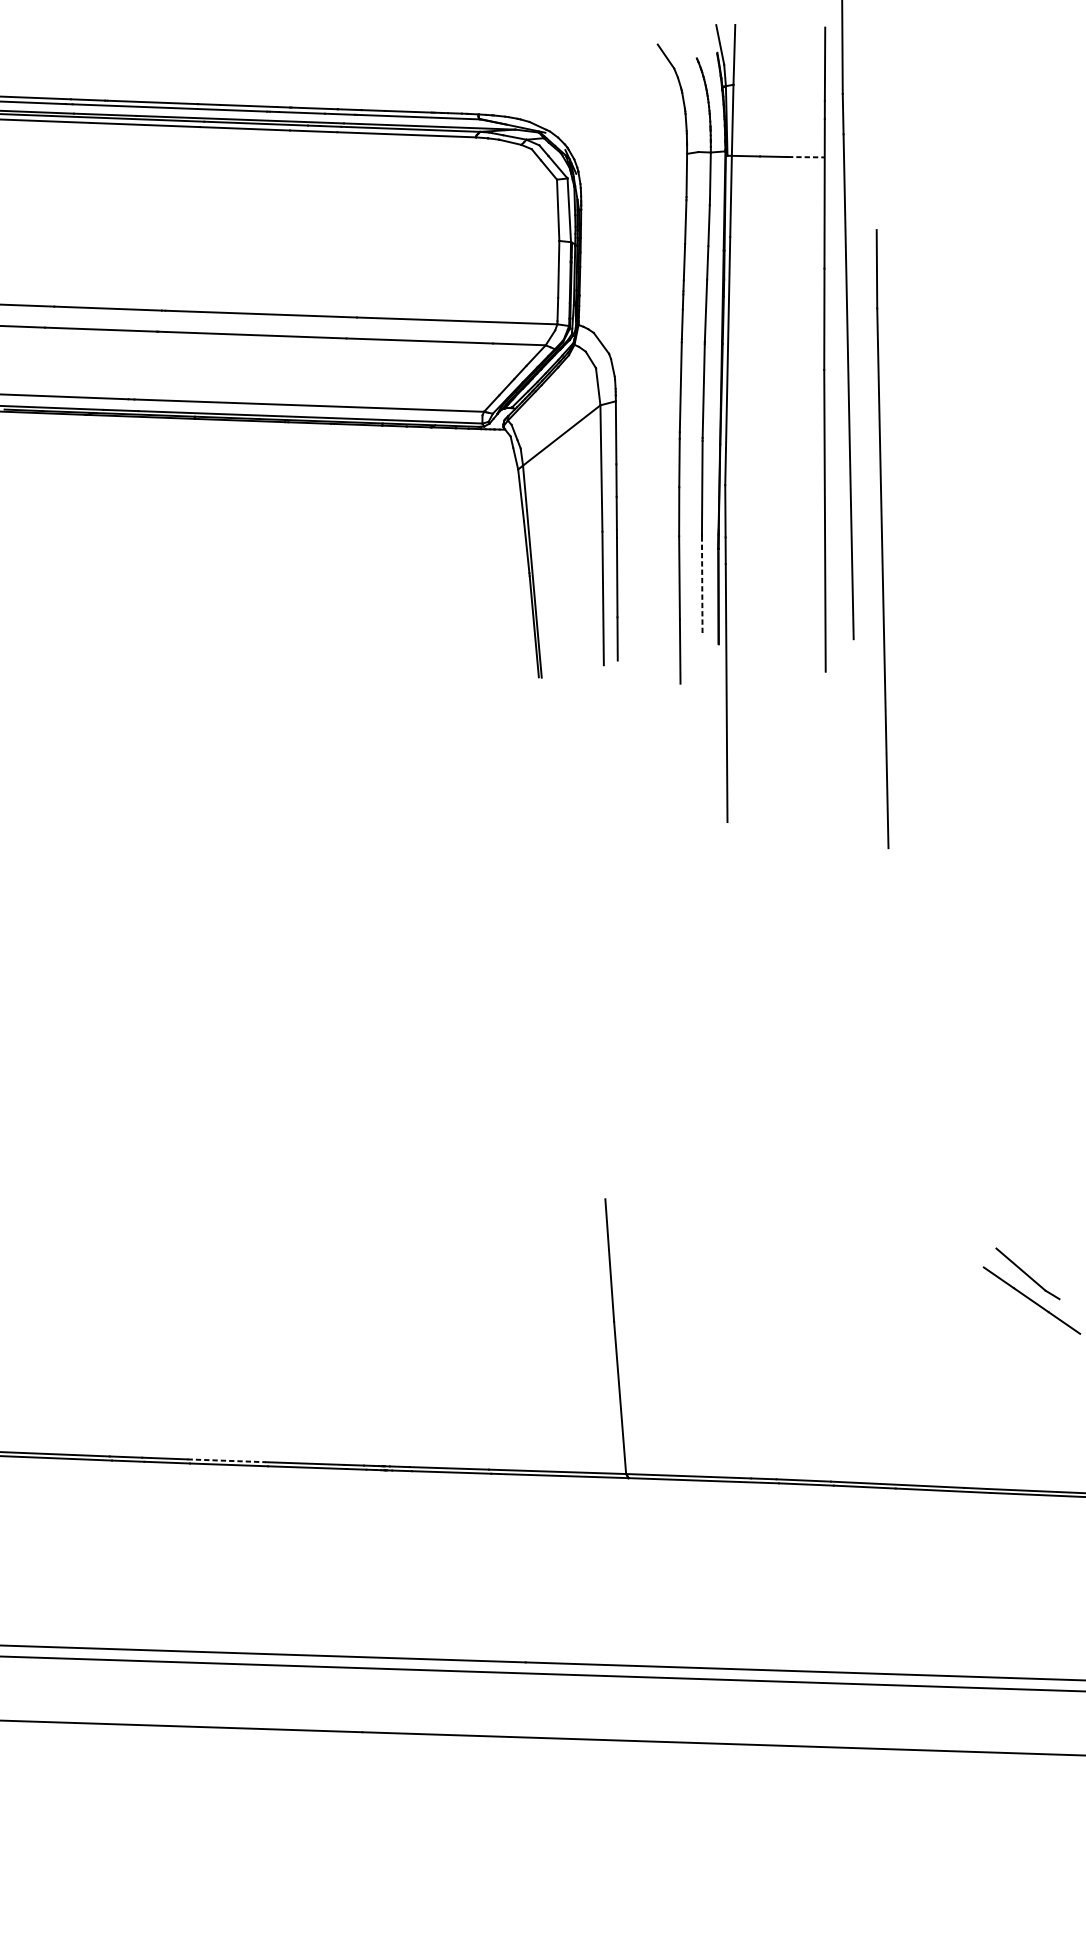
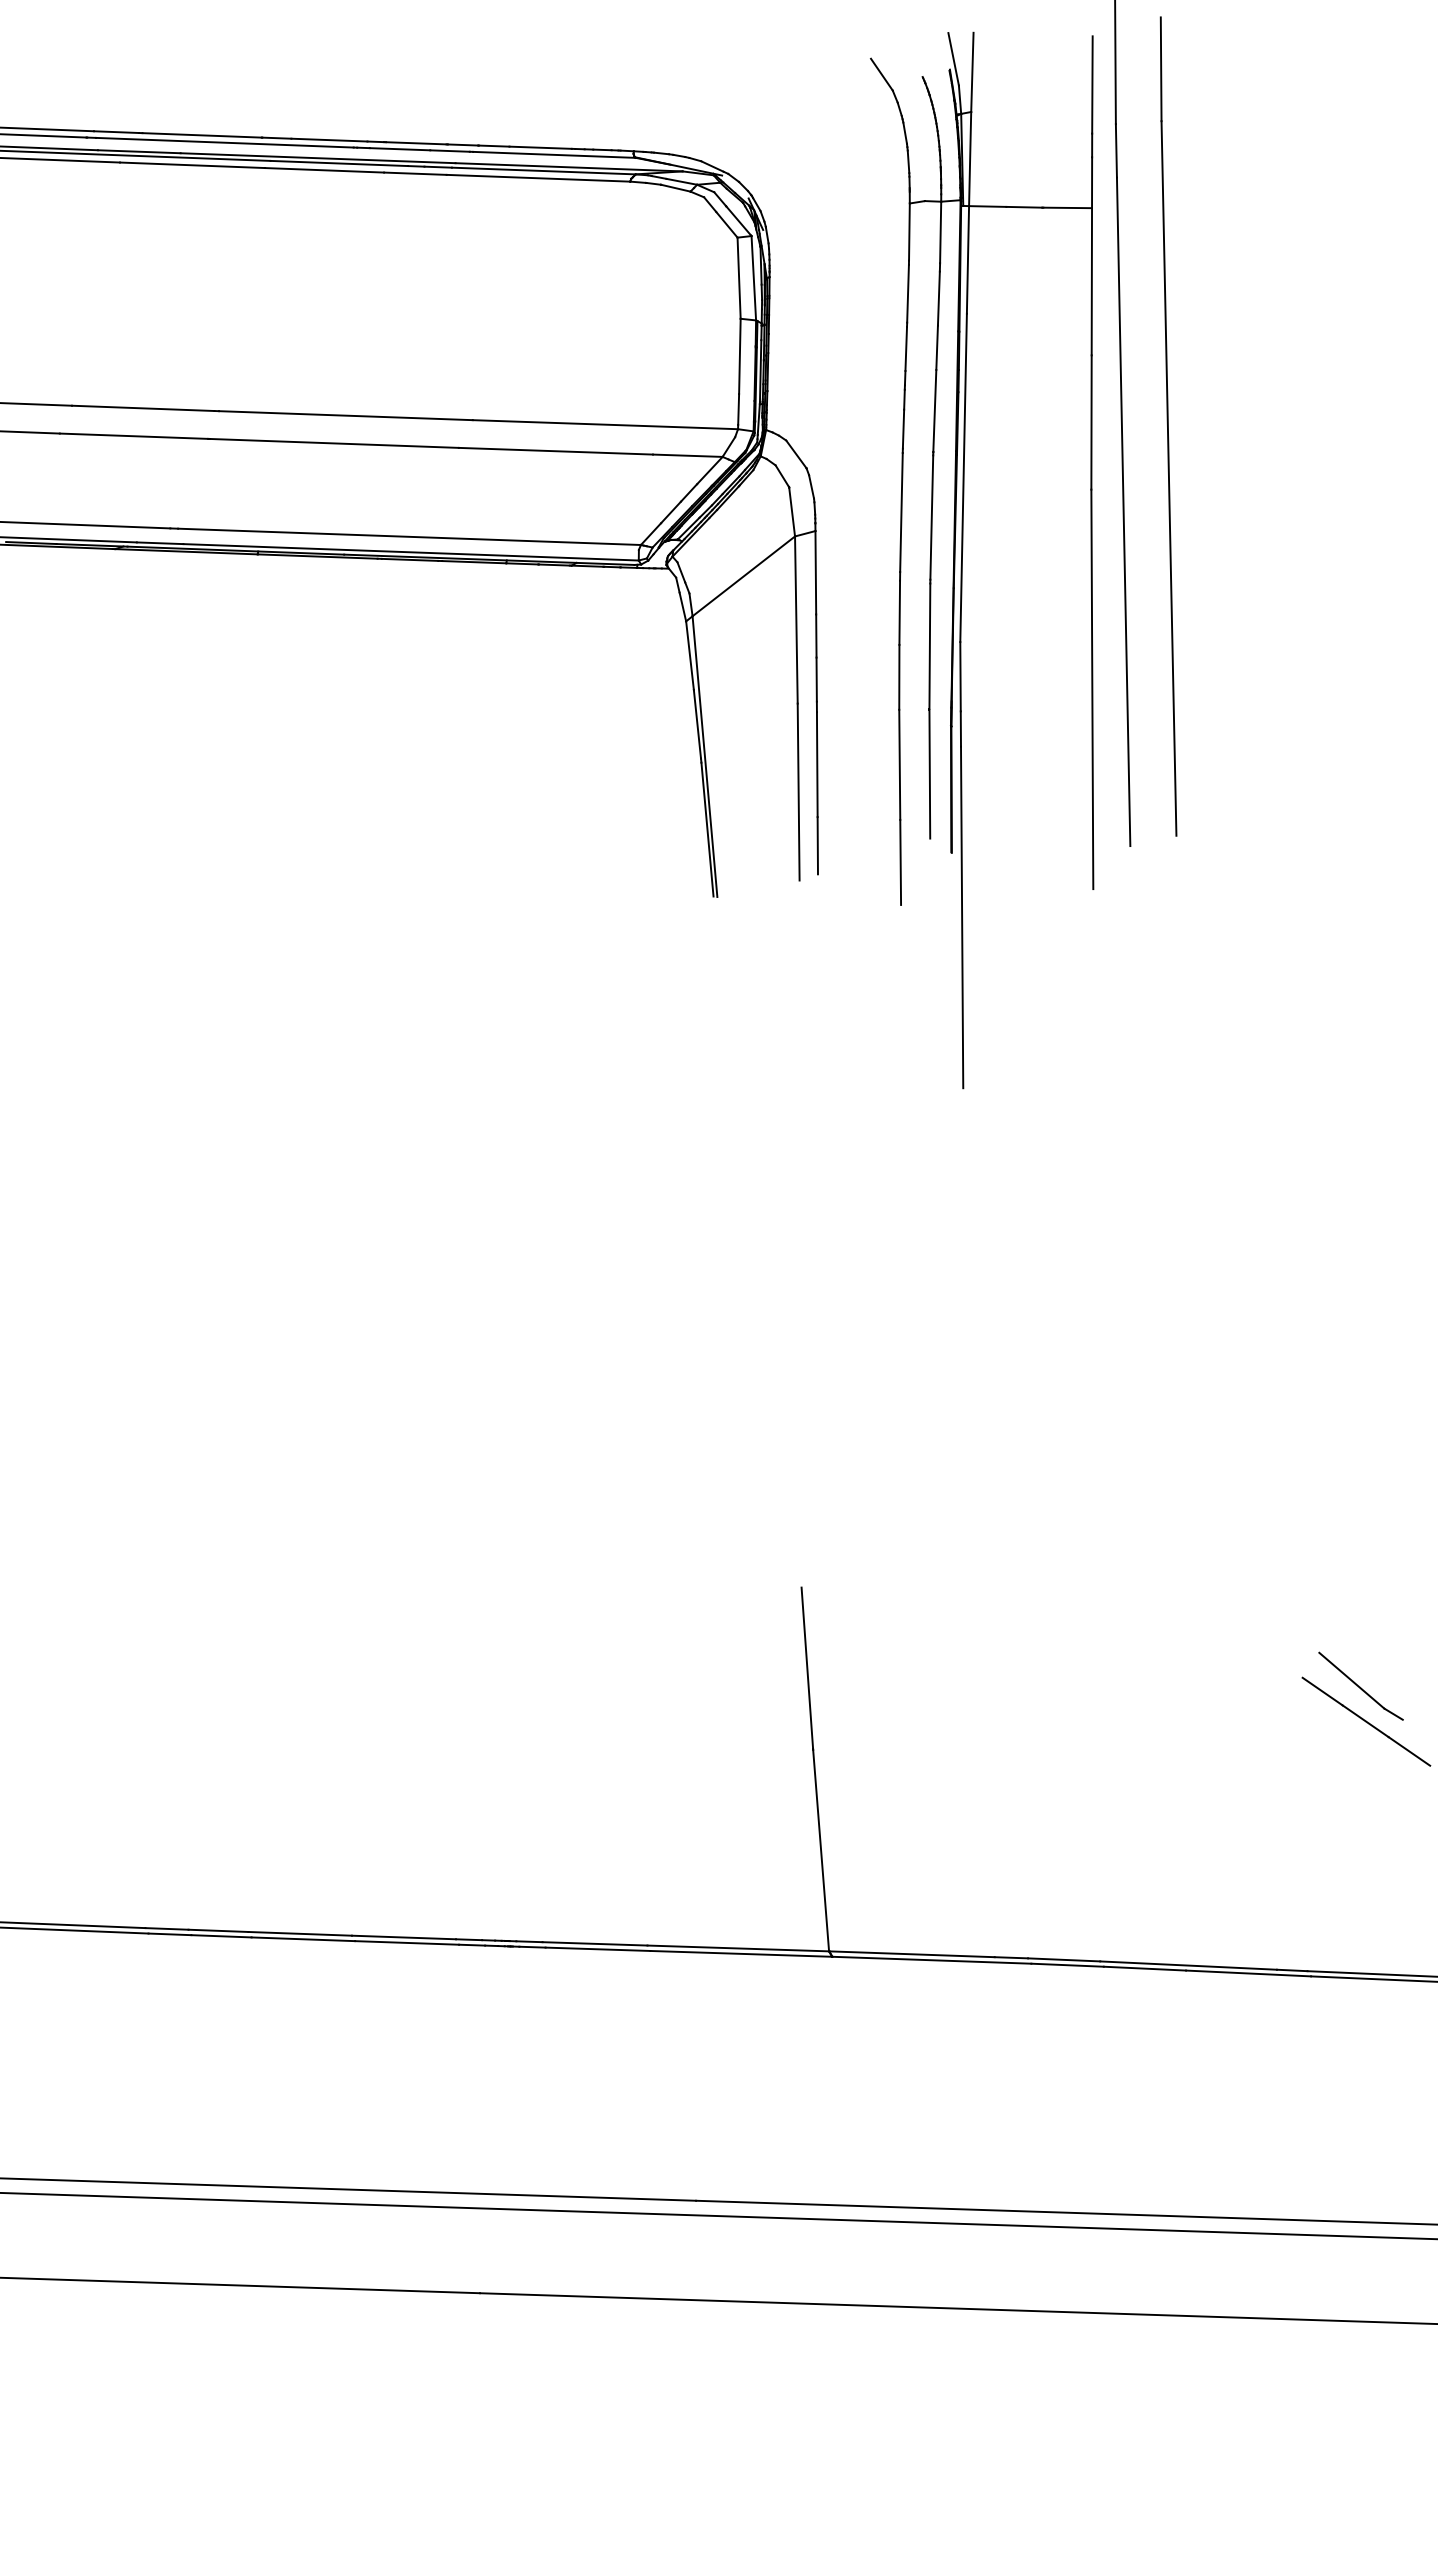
line: (806, 156) -> (1068, 207), dashed -> solid
line: (882, 539) -> (1168, 426), moved
line: (701, 585) -> (929, 774), dashed -> solid
line: (226, 1460) -> (300, 1933), dashed -> solid

